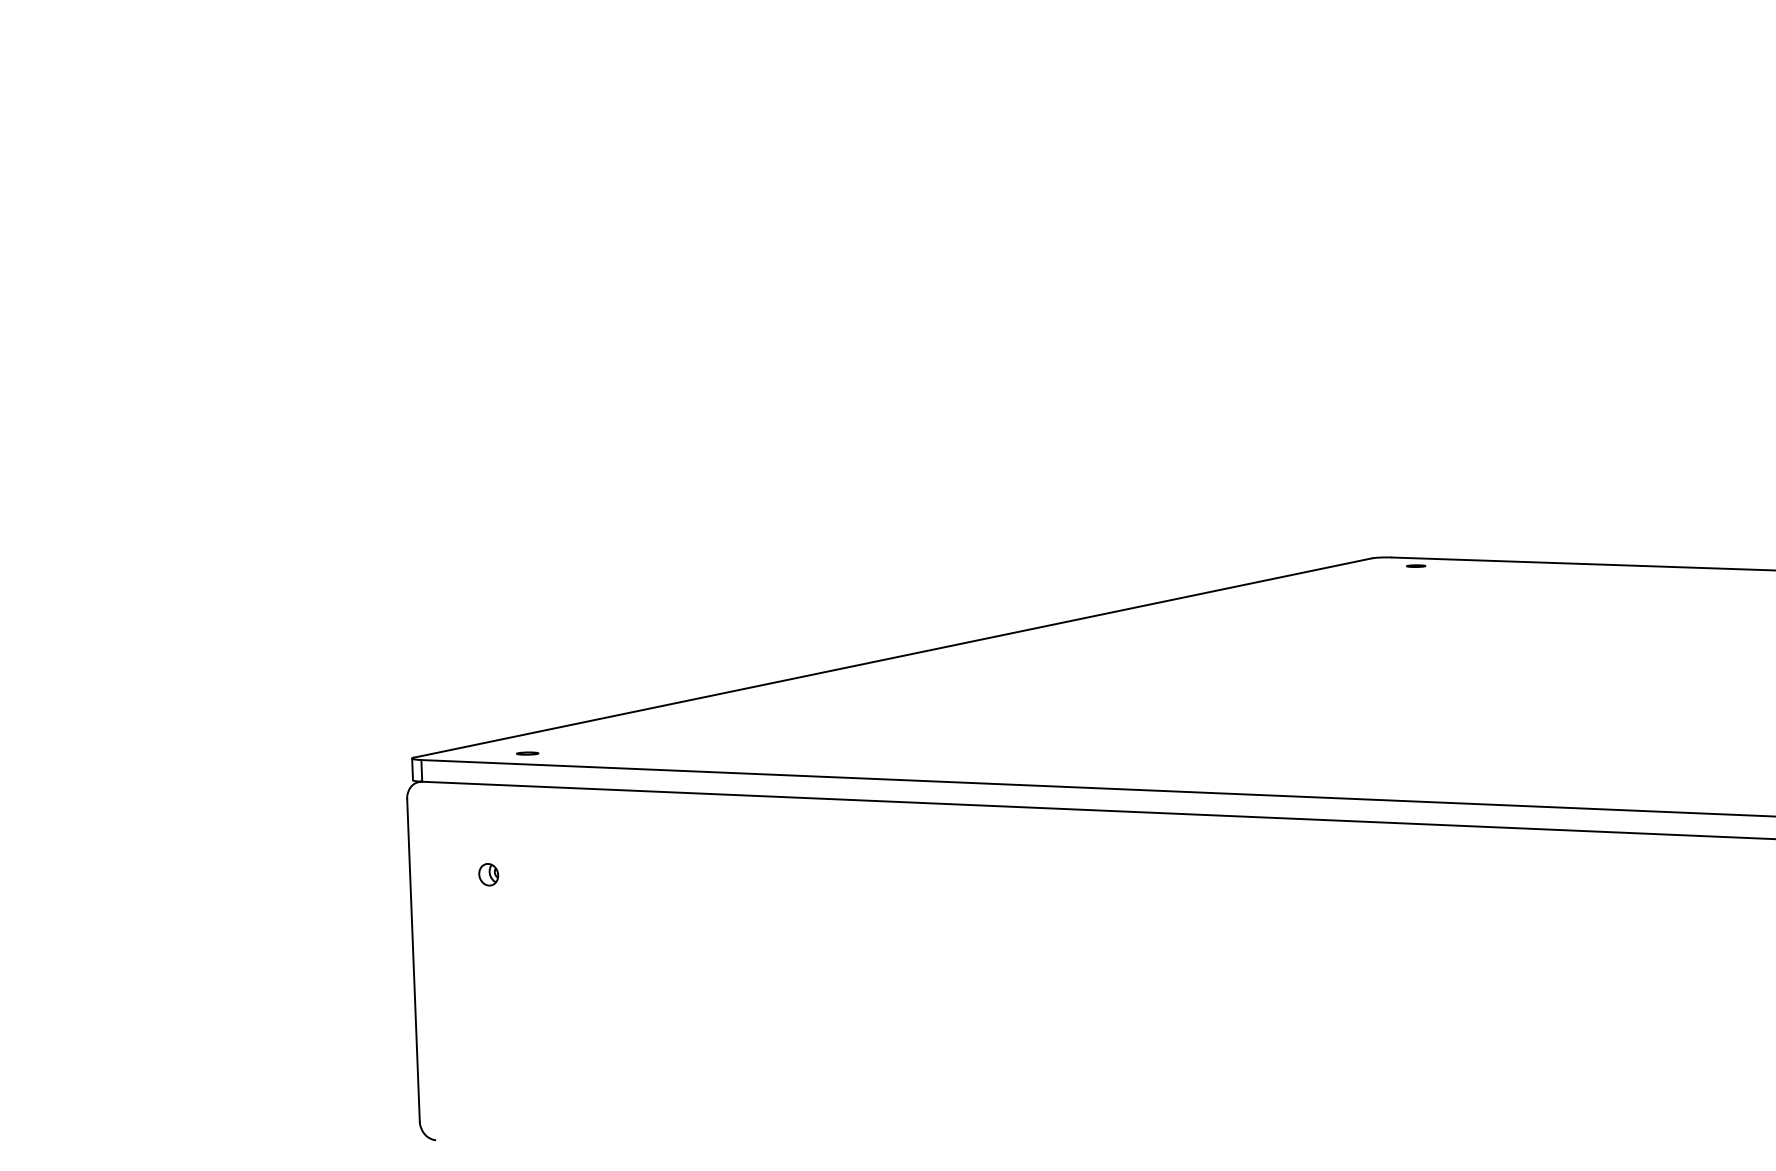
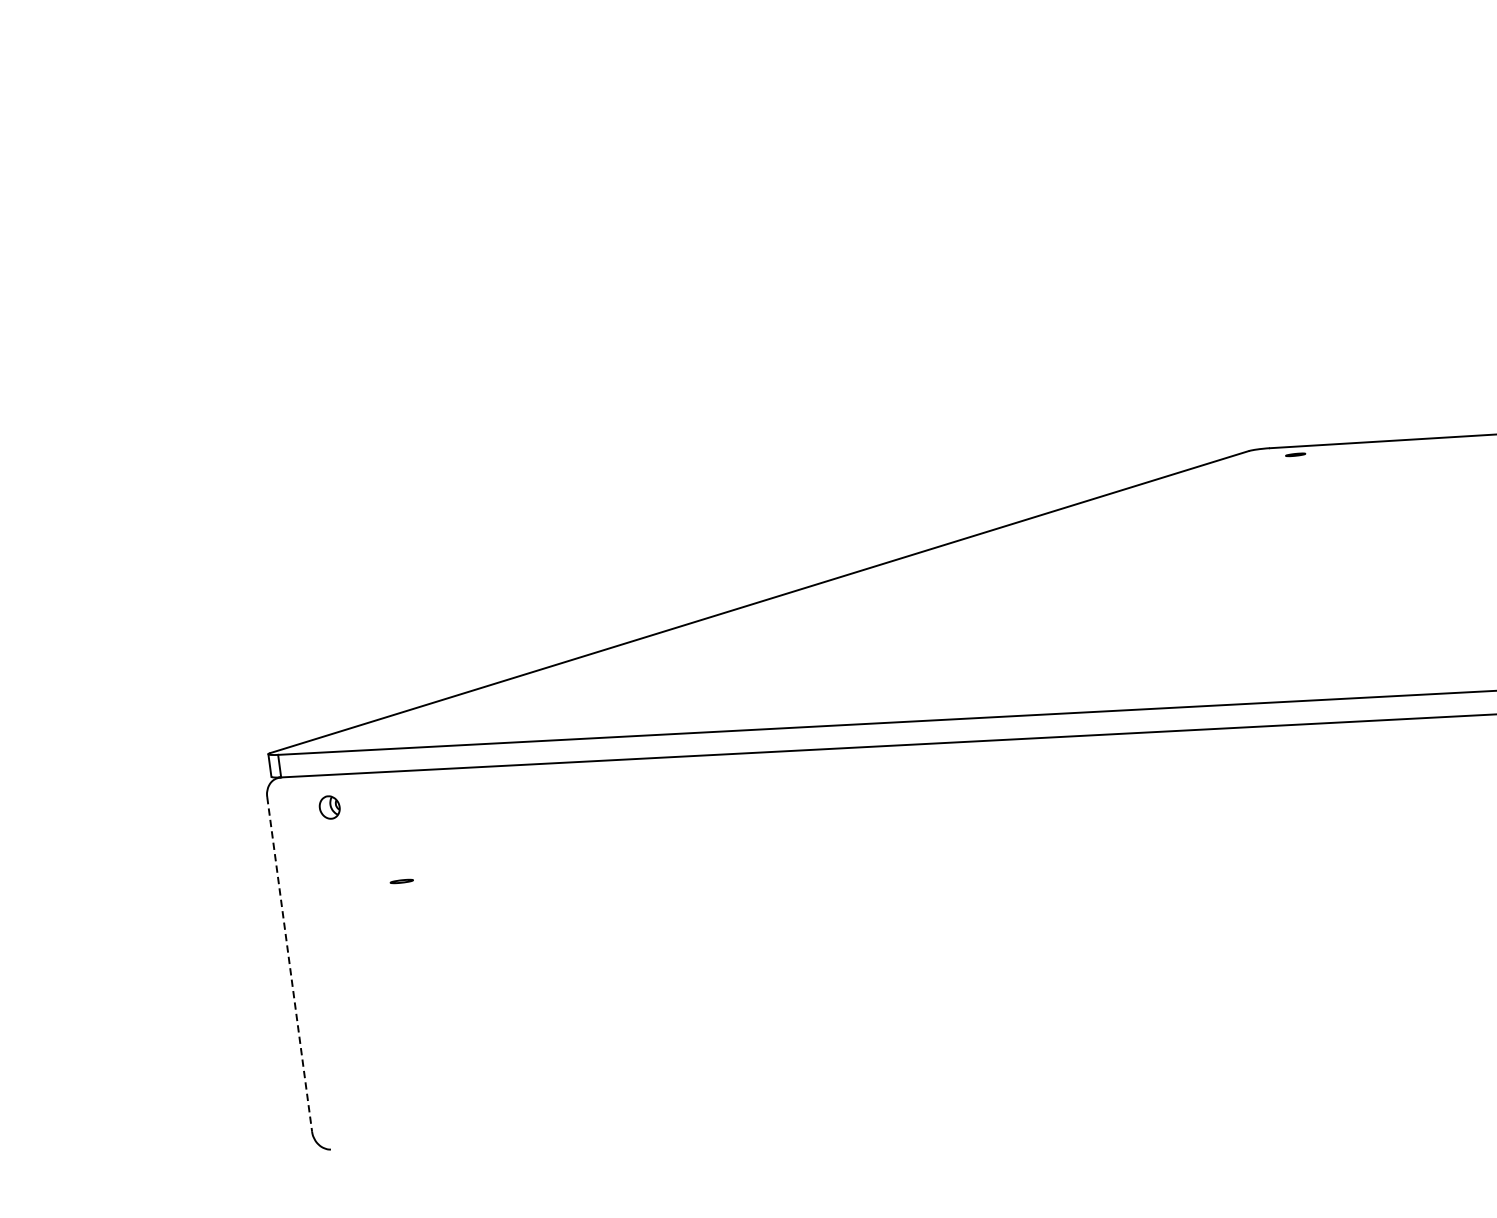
line: (527, 753) -> (401, 881), moved
part: (488, 874) -> (329, 807), moved
line: (413, 960) -> (289, 964), solid -> dashed

